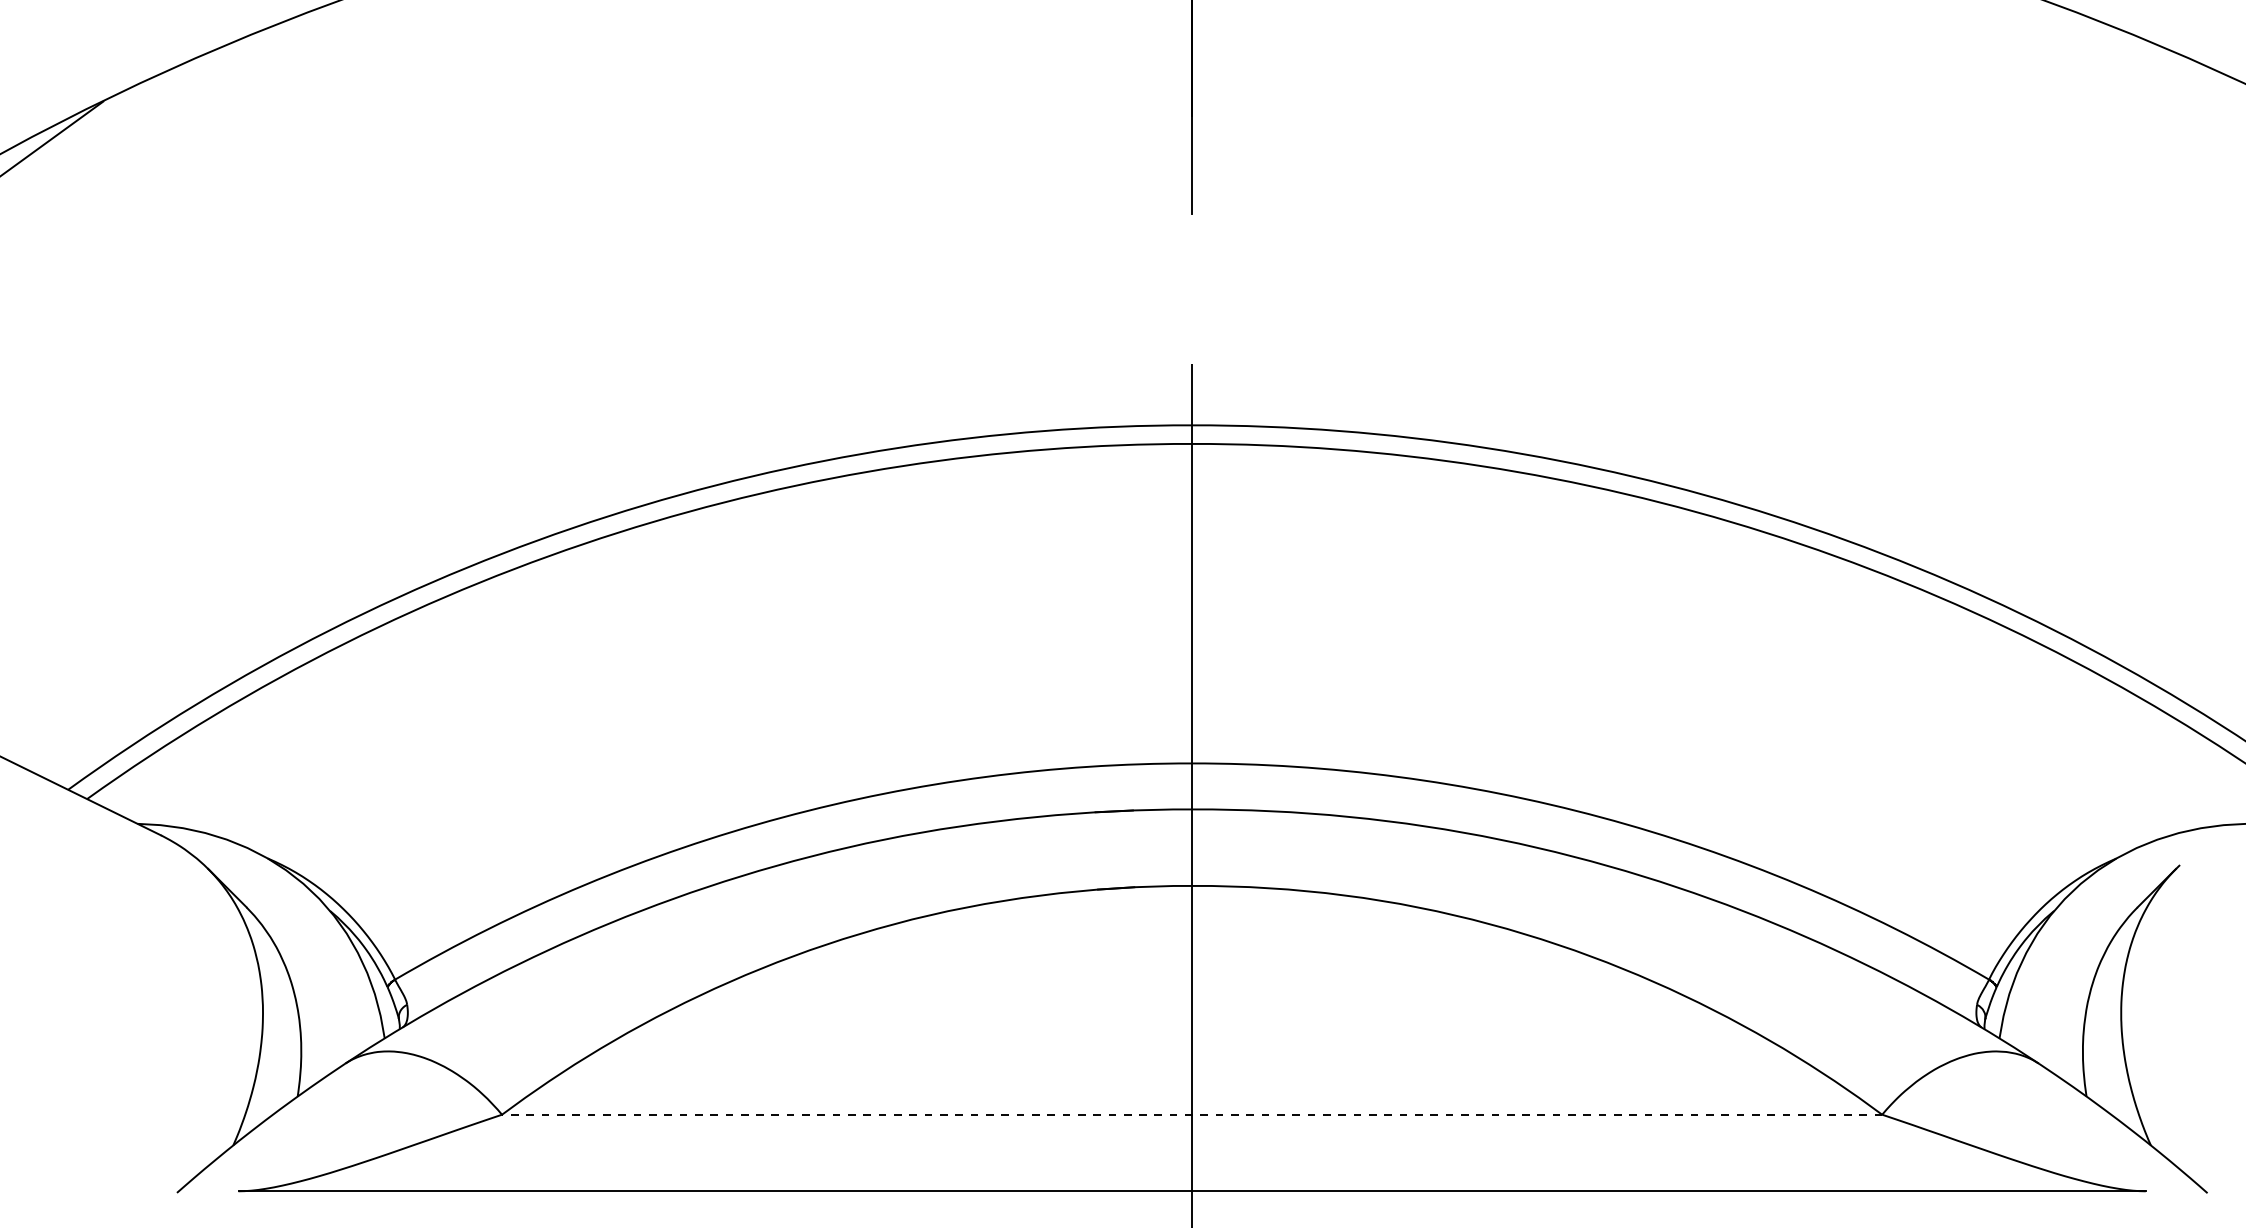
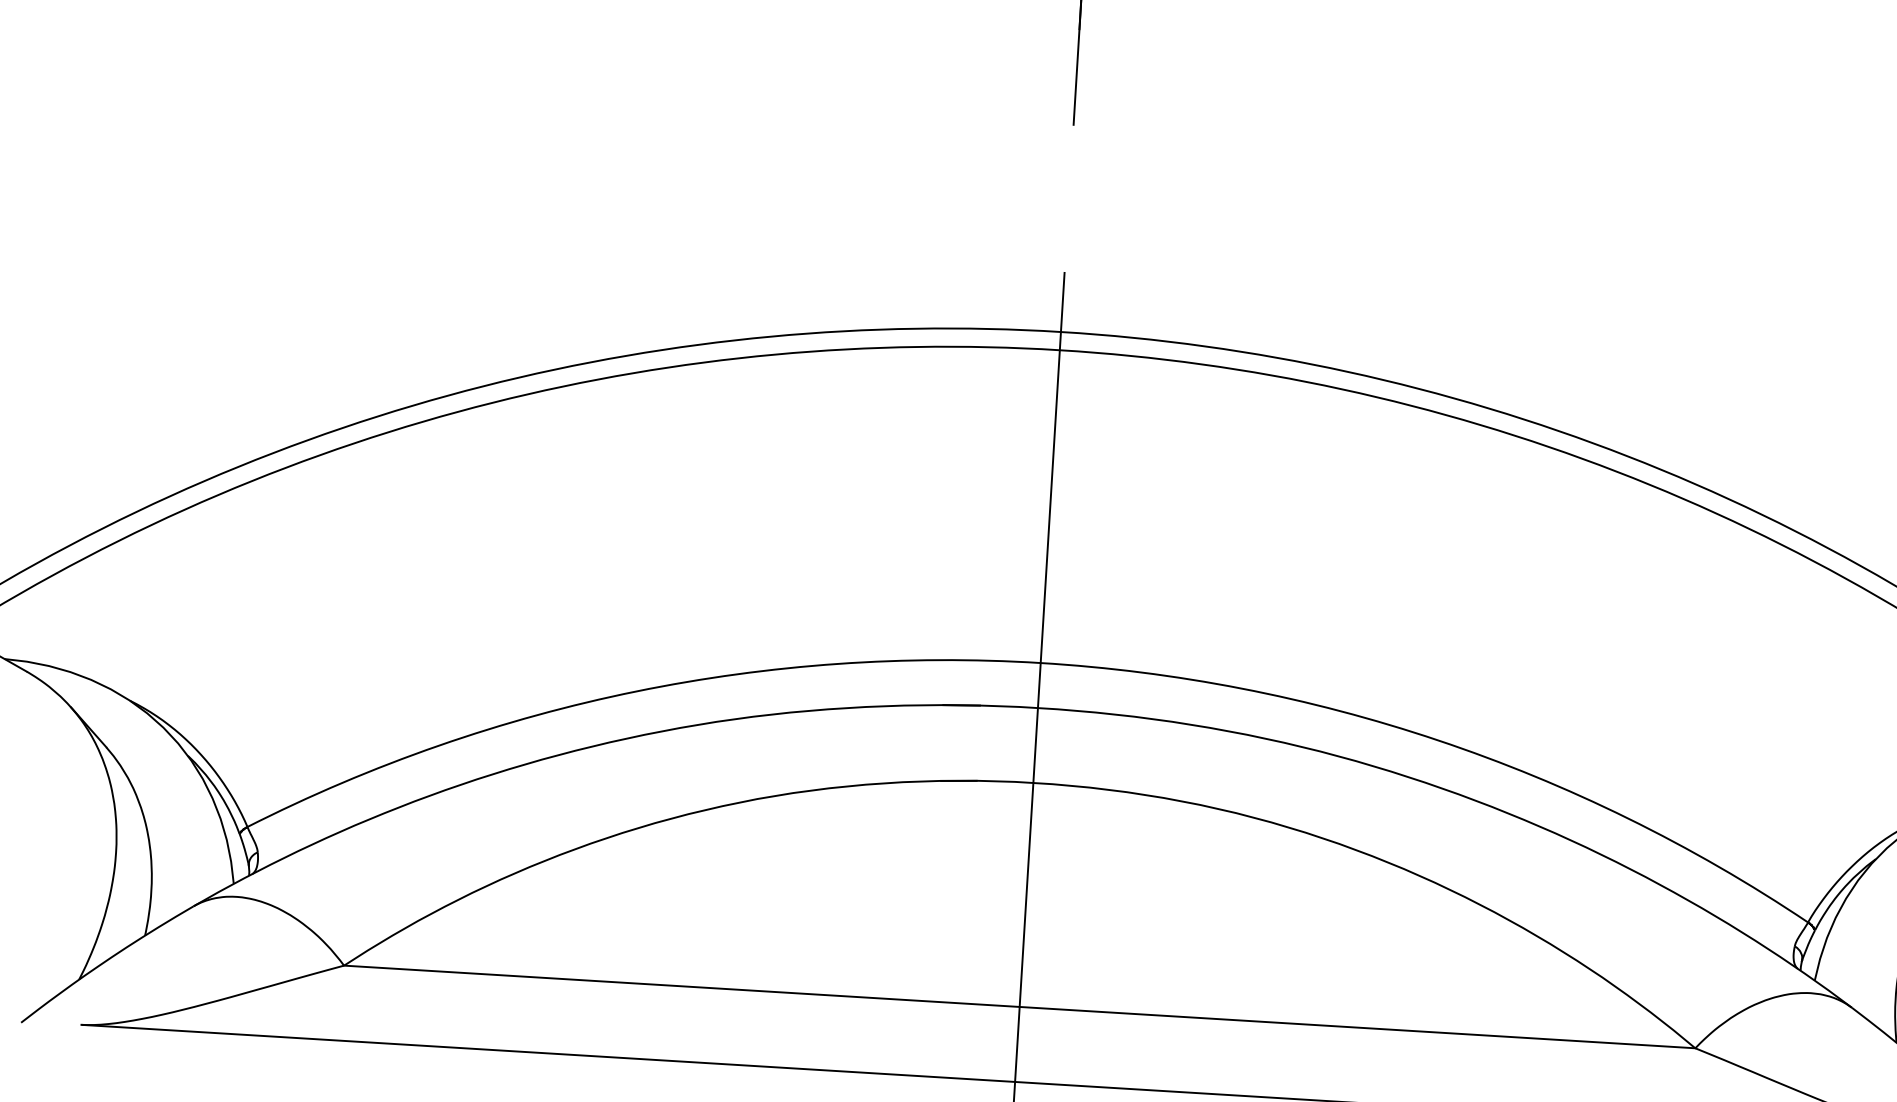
line: (1191, 1114) -> (1019, 1006), dashed -> solid

